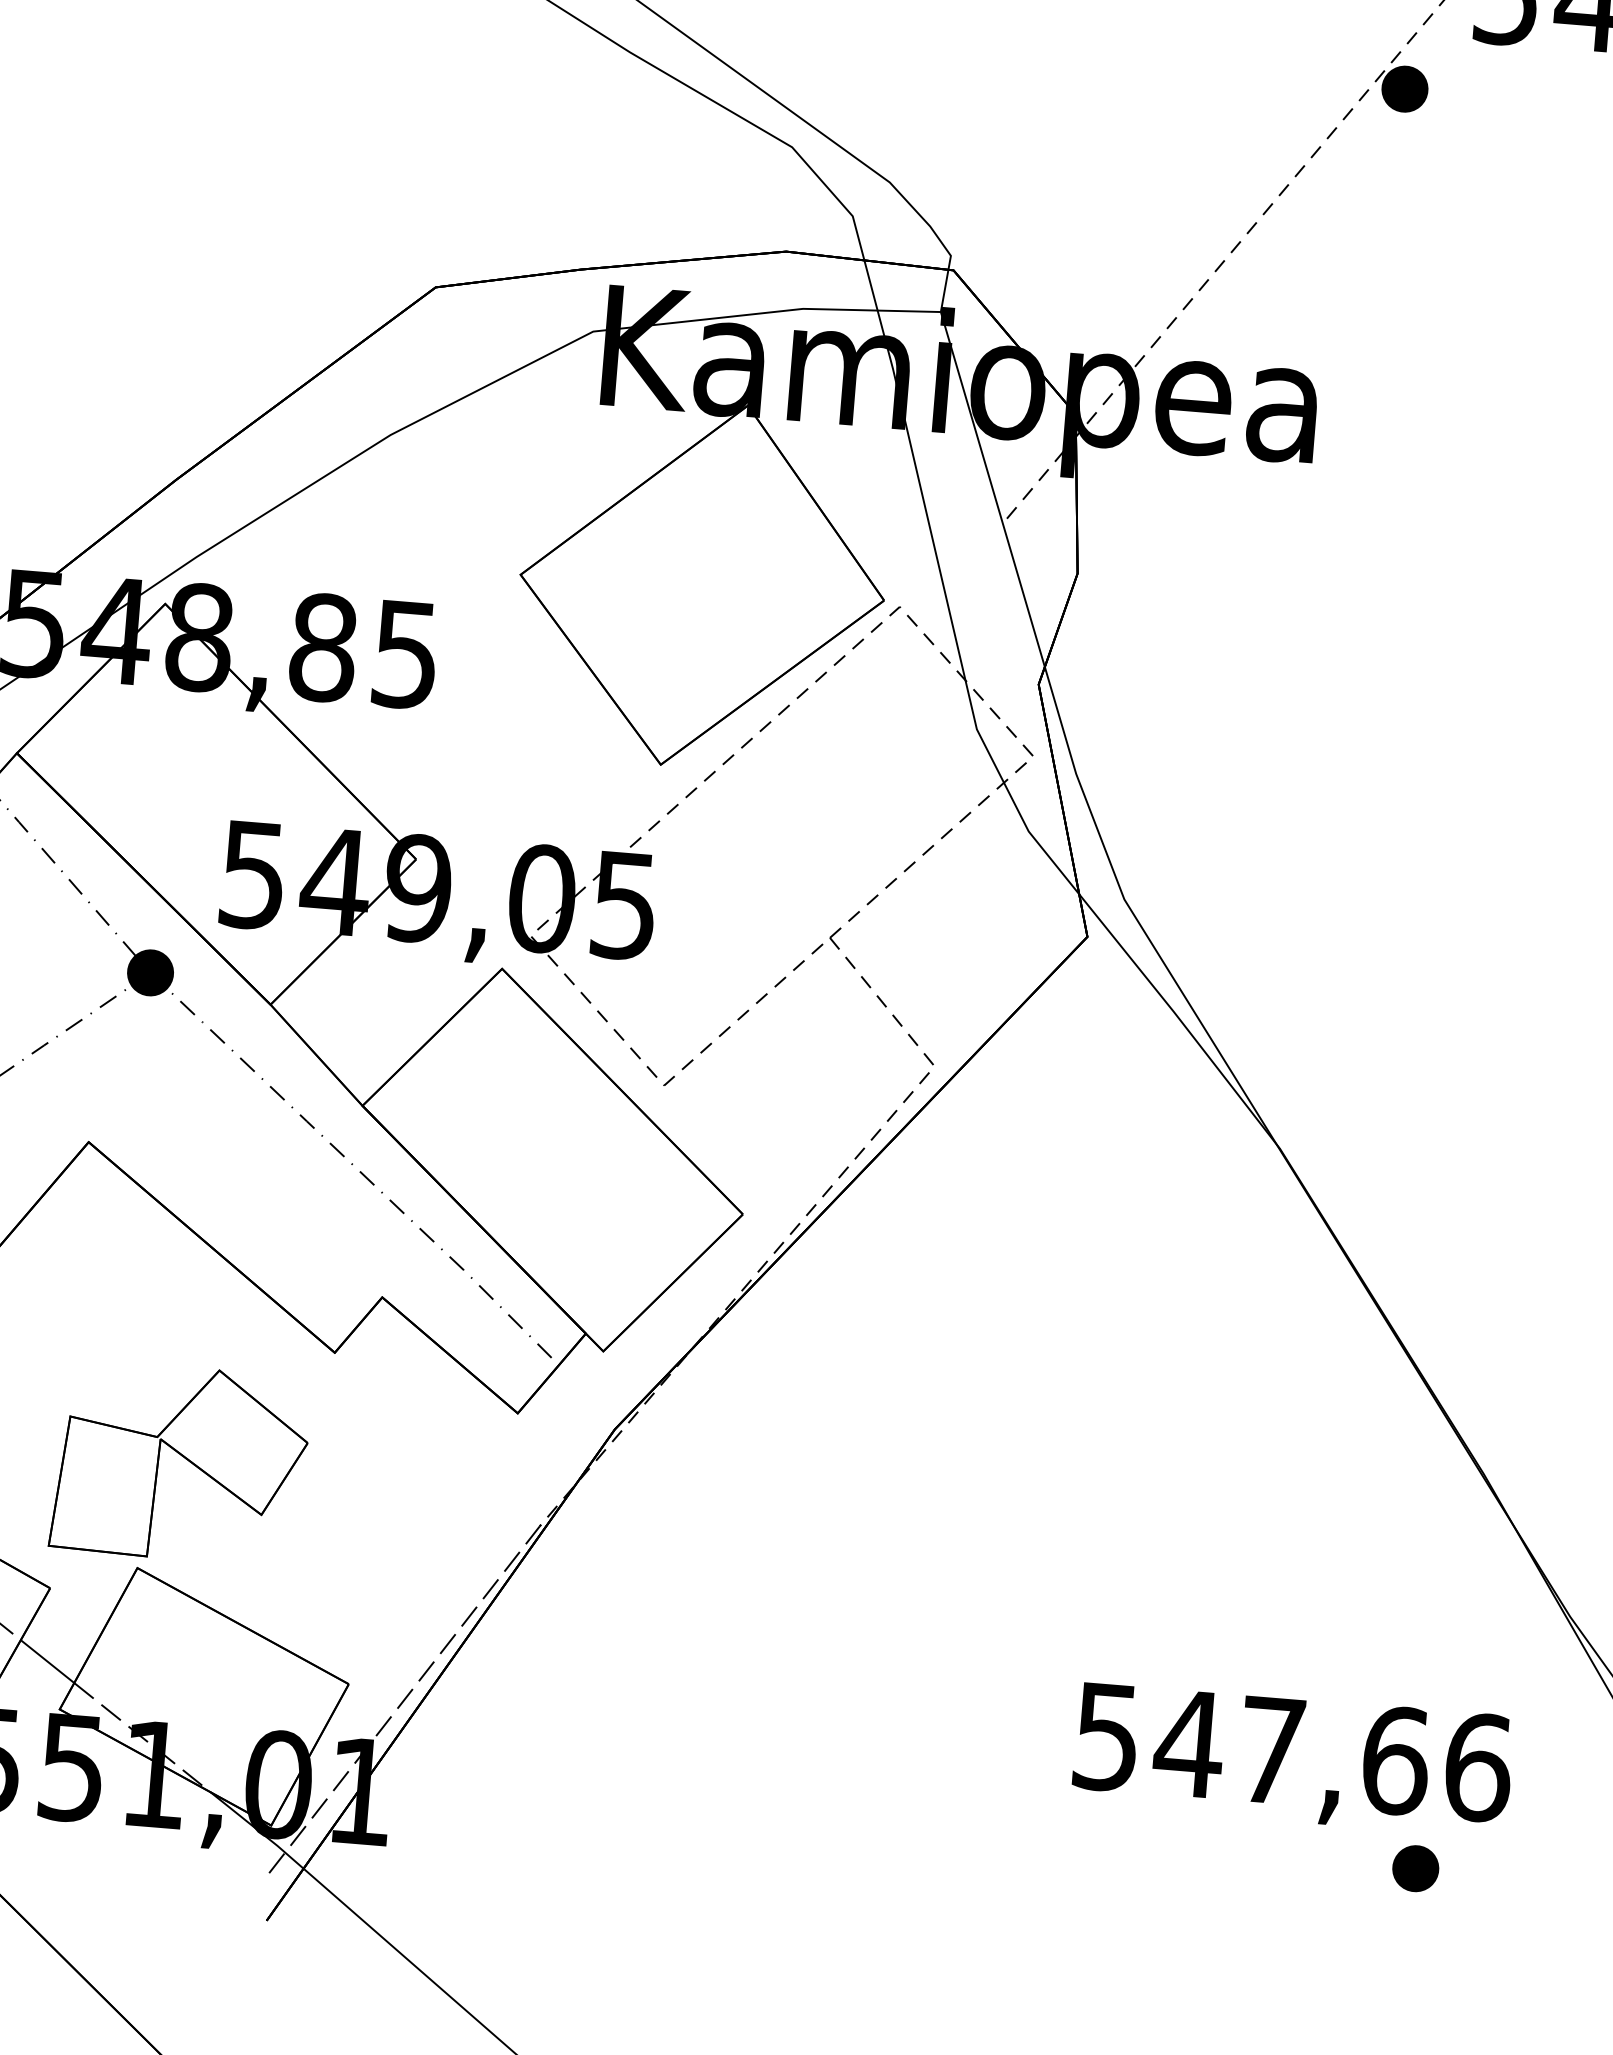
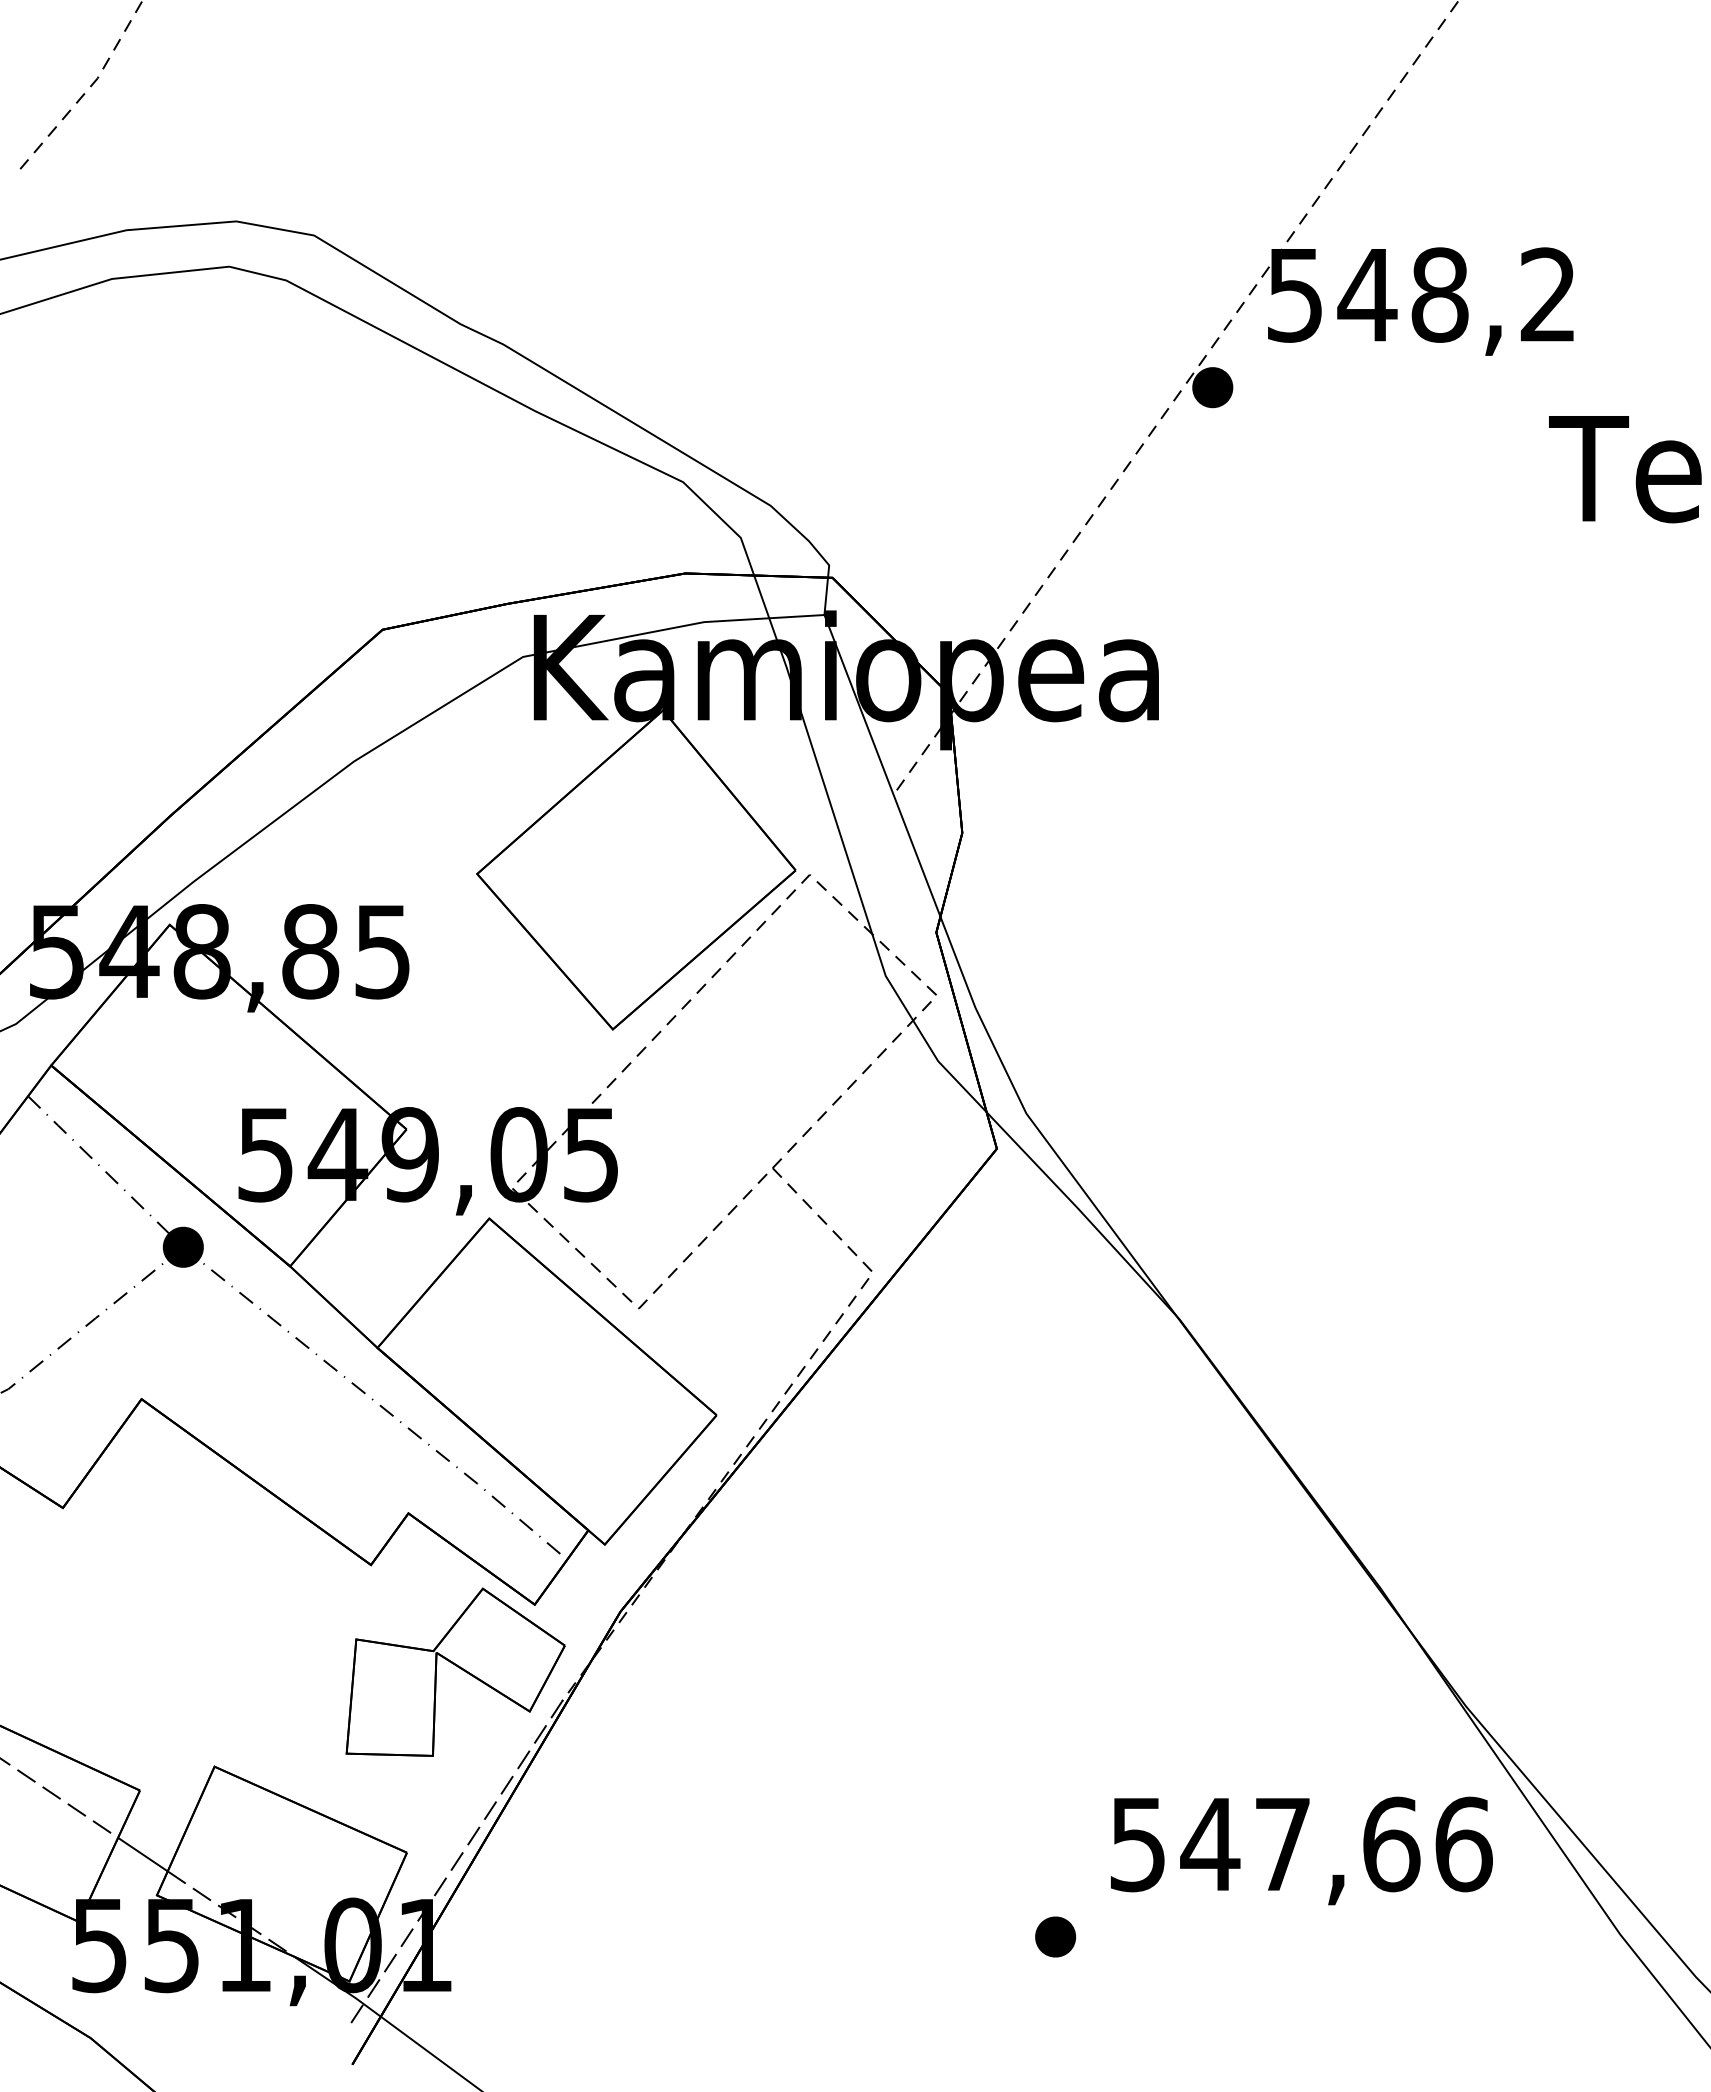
part: (180, 1462) -> (455, 1671), moved
text: (1292, 1759) -> (1301, 1850), moved
part: (1415, 1868) -> (1055, 1936), moved

